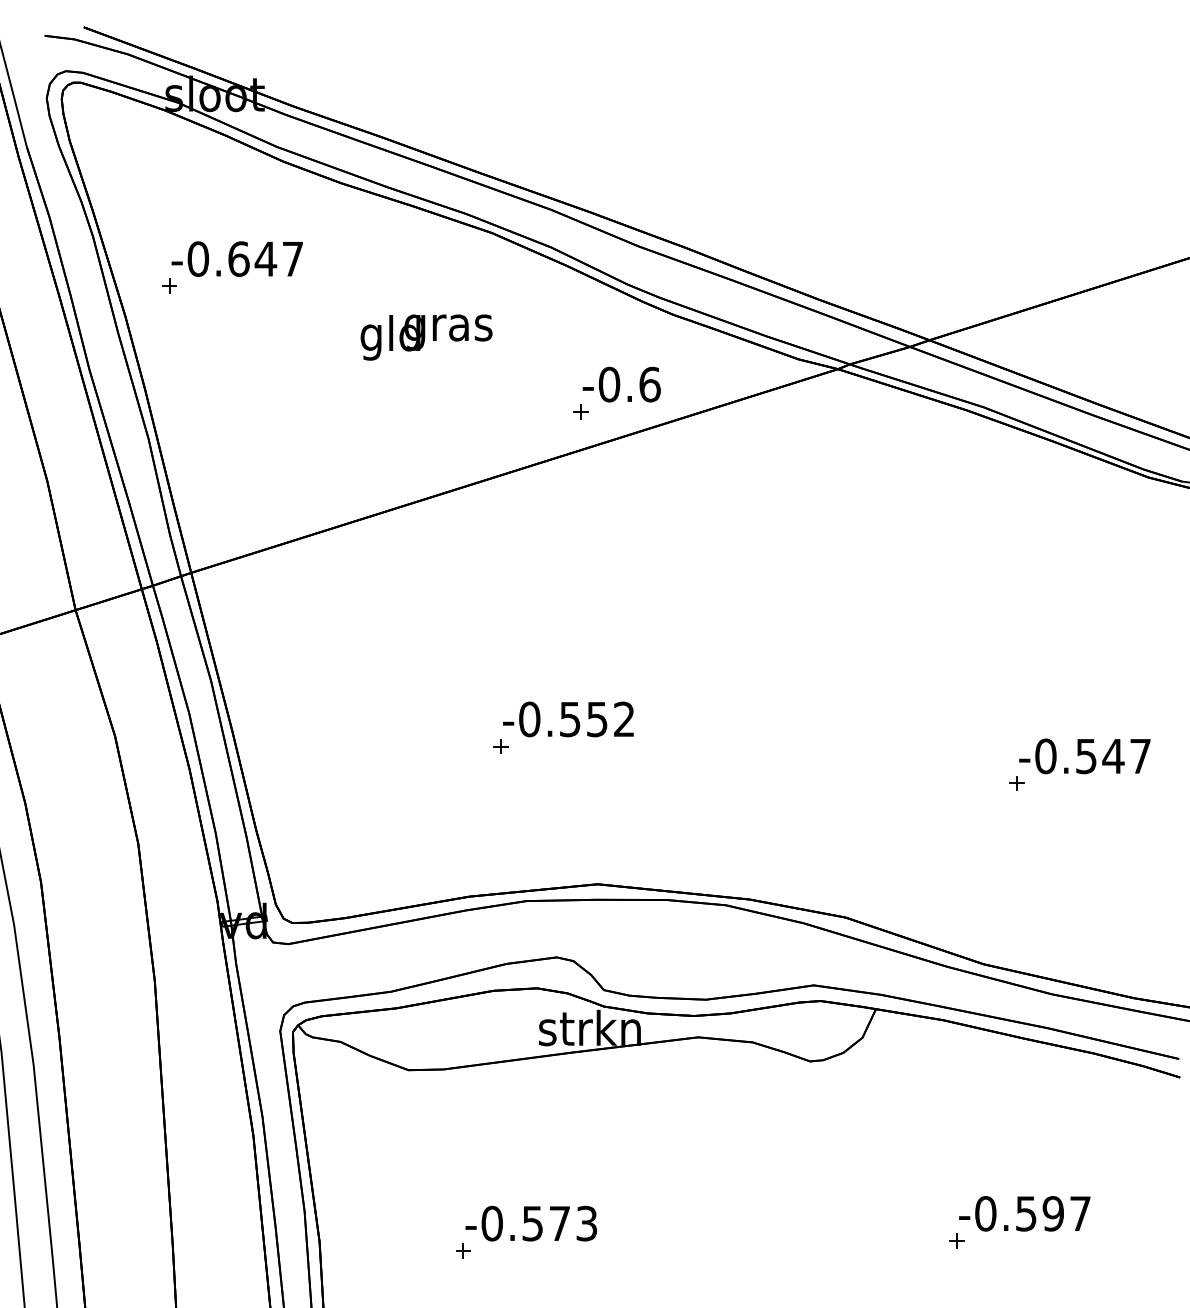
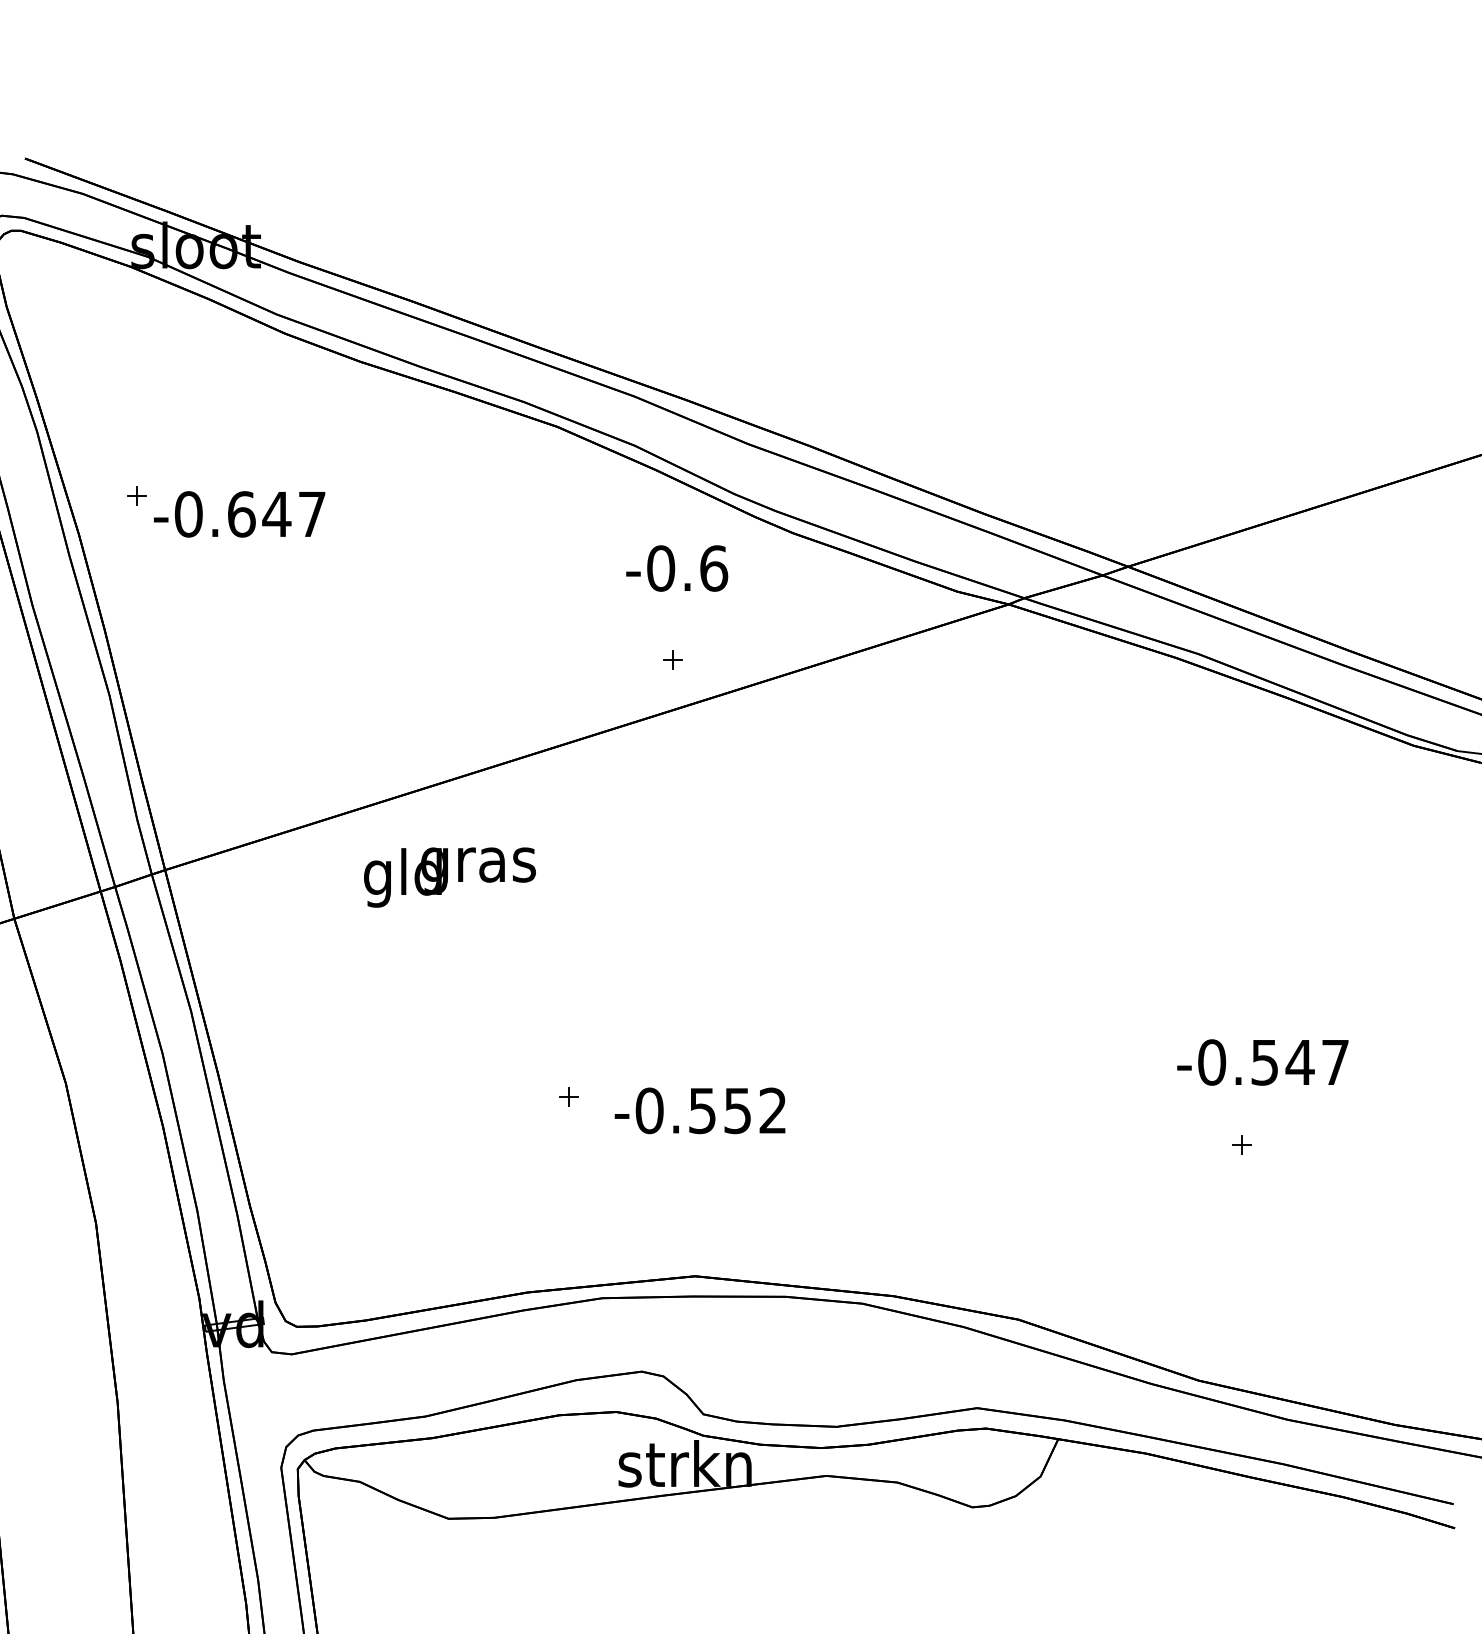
text: (236, 258) -> (238, 513), moved
text: (426, 337) -> (449, 877), moved
text: (621, 384) -> (676, 568), moved
text: (568, 719) -> (700, 1110), moved
text: (1084, 756) -> (1262, 1062), moved

